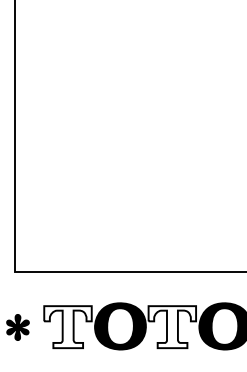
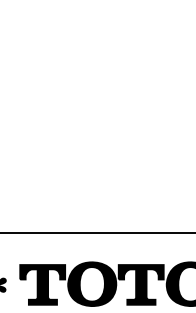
fill: (67, 327) -> (42, 285), added
fill: (172, 327) -> (141, 285), added

